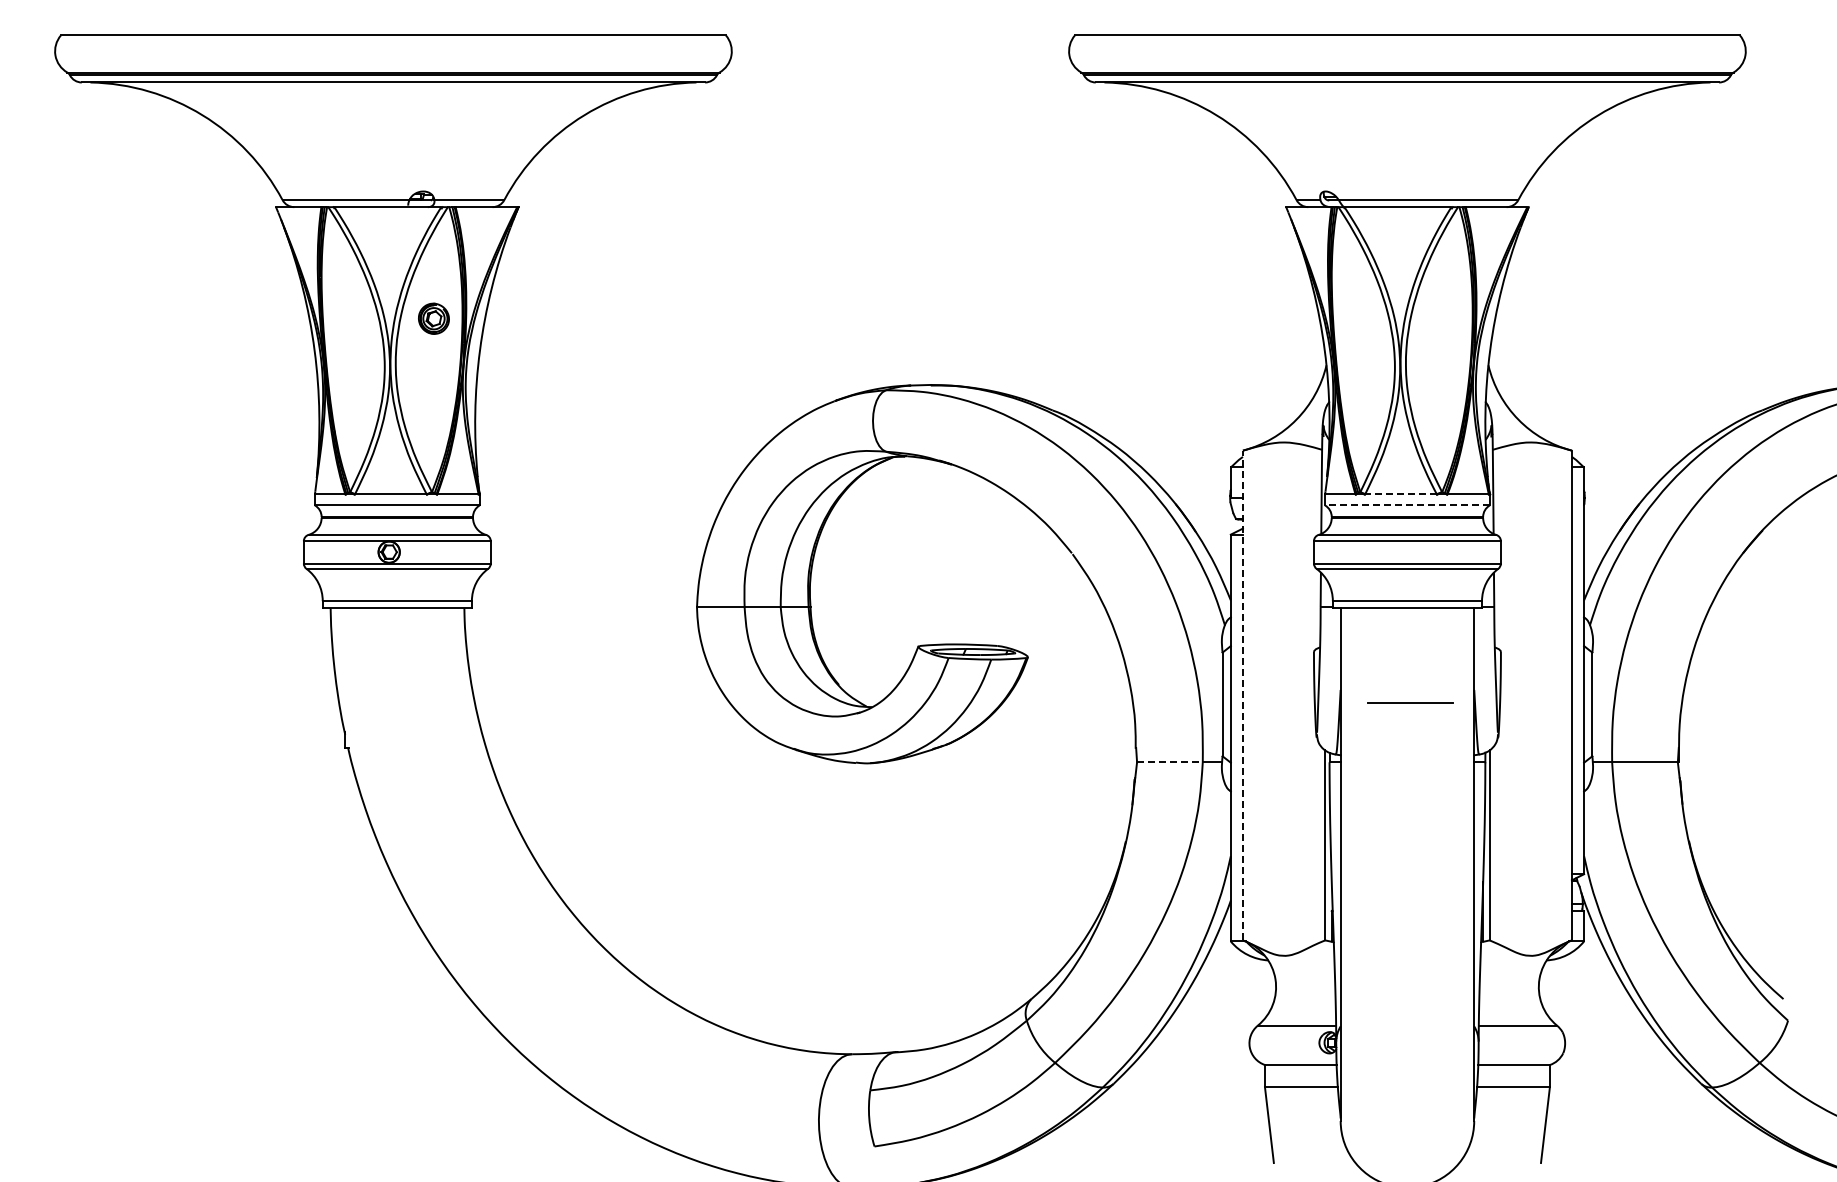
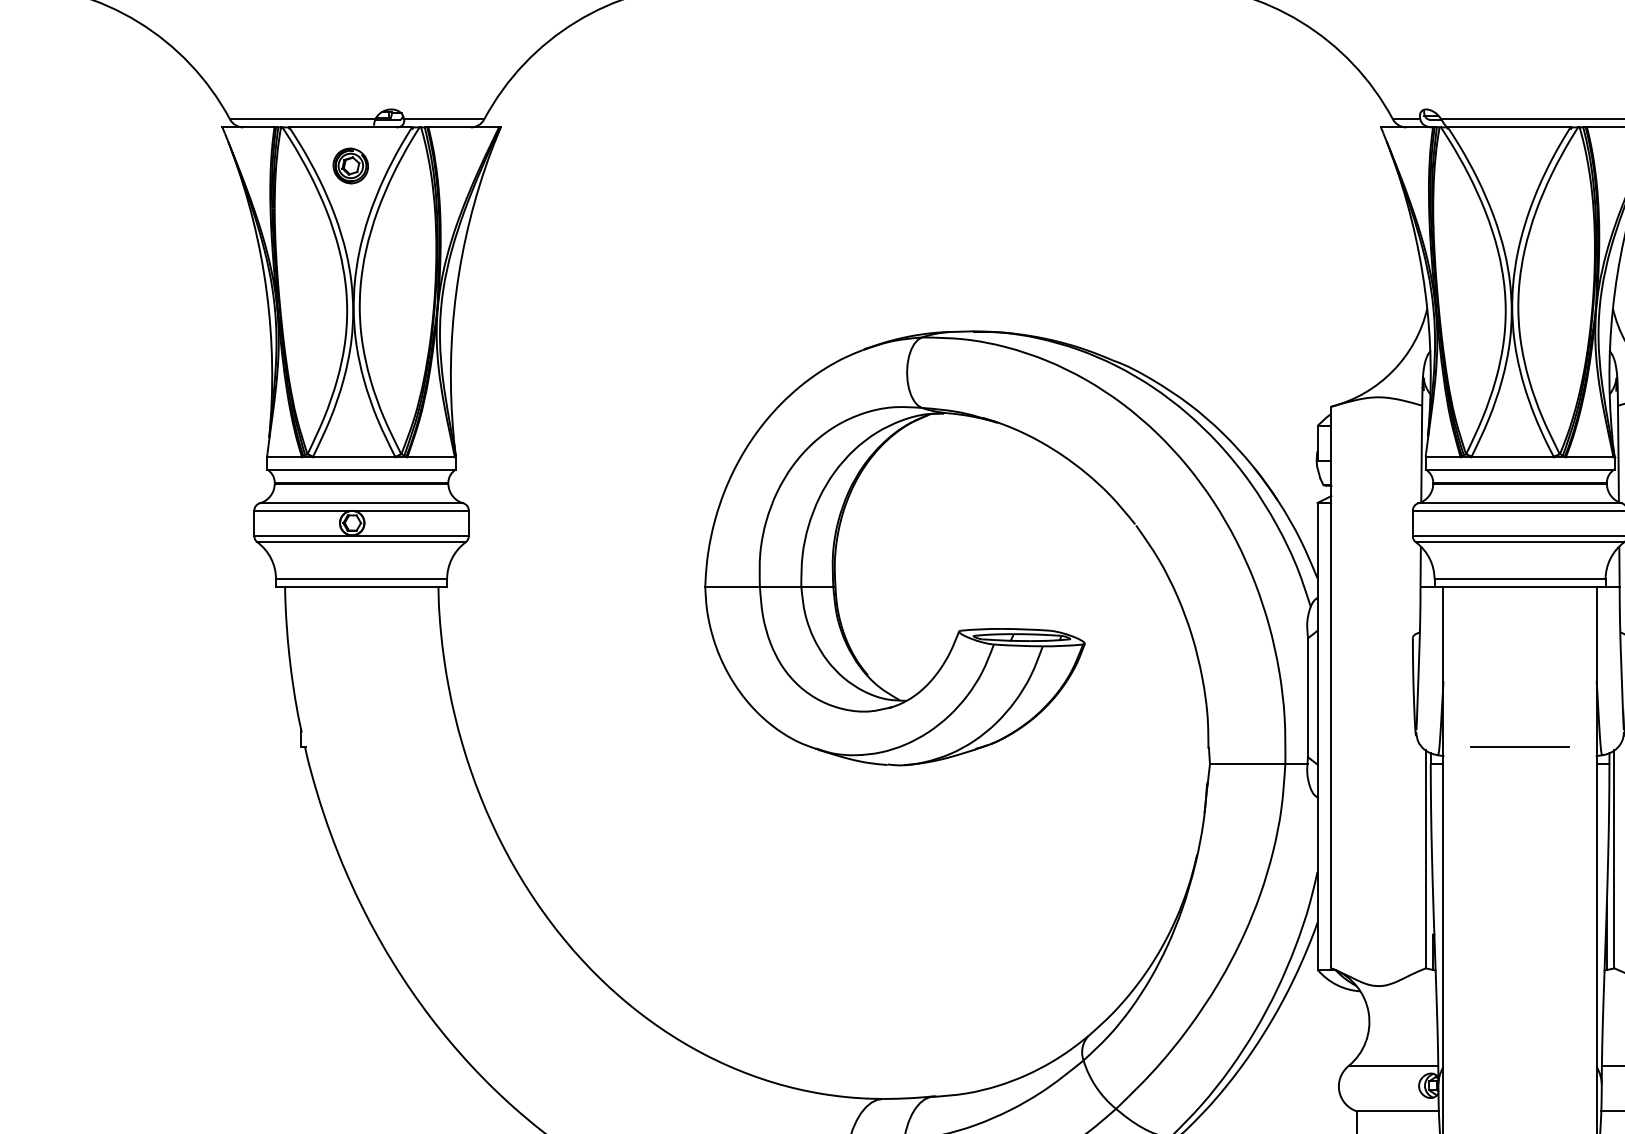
part: (433, 318) -> (350, 165), moved
line: (1401, 494) -> (1513, 456), dashed -> solid
line: (1406, 505) -> (1518, 469), dashed -> solid
line: (1242, 695) -> (1330, 687), dashed -> solid
line: (1410, 702) -> (1520, 747), moved
line: (1169, 762) -> (1247, 764), dashed -> solid

